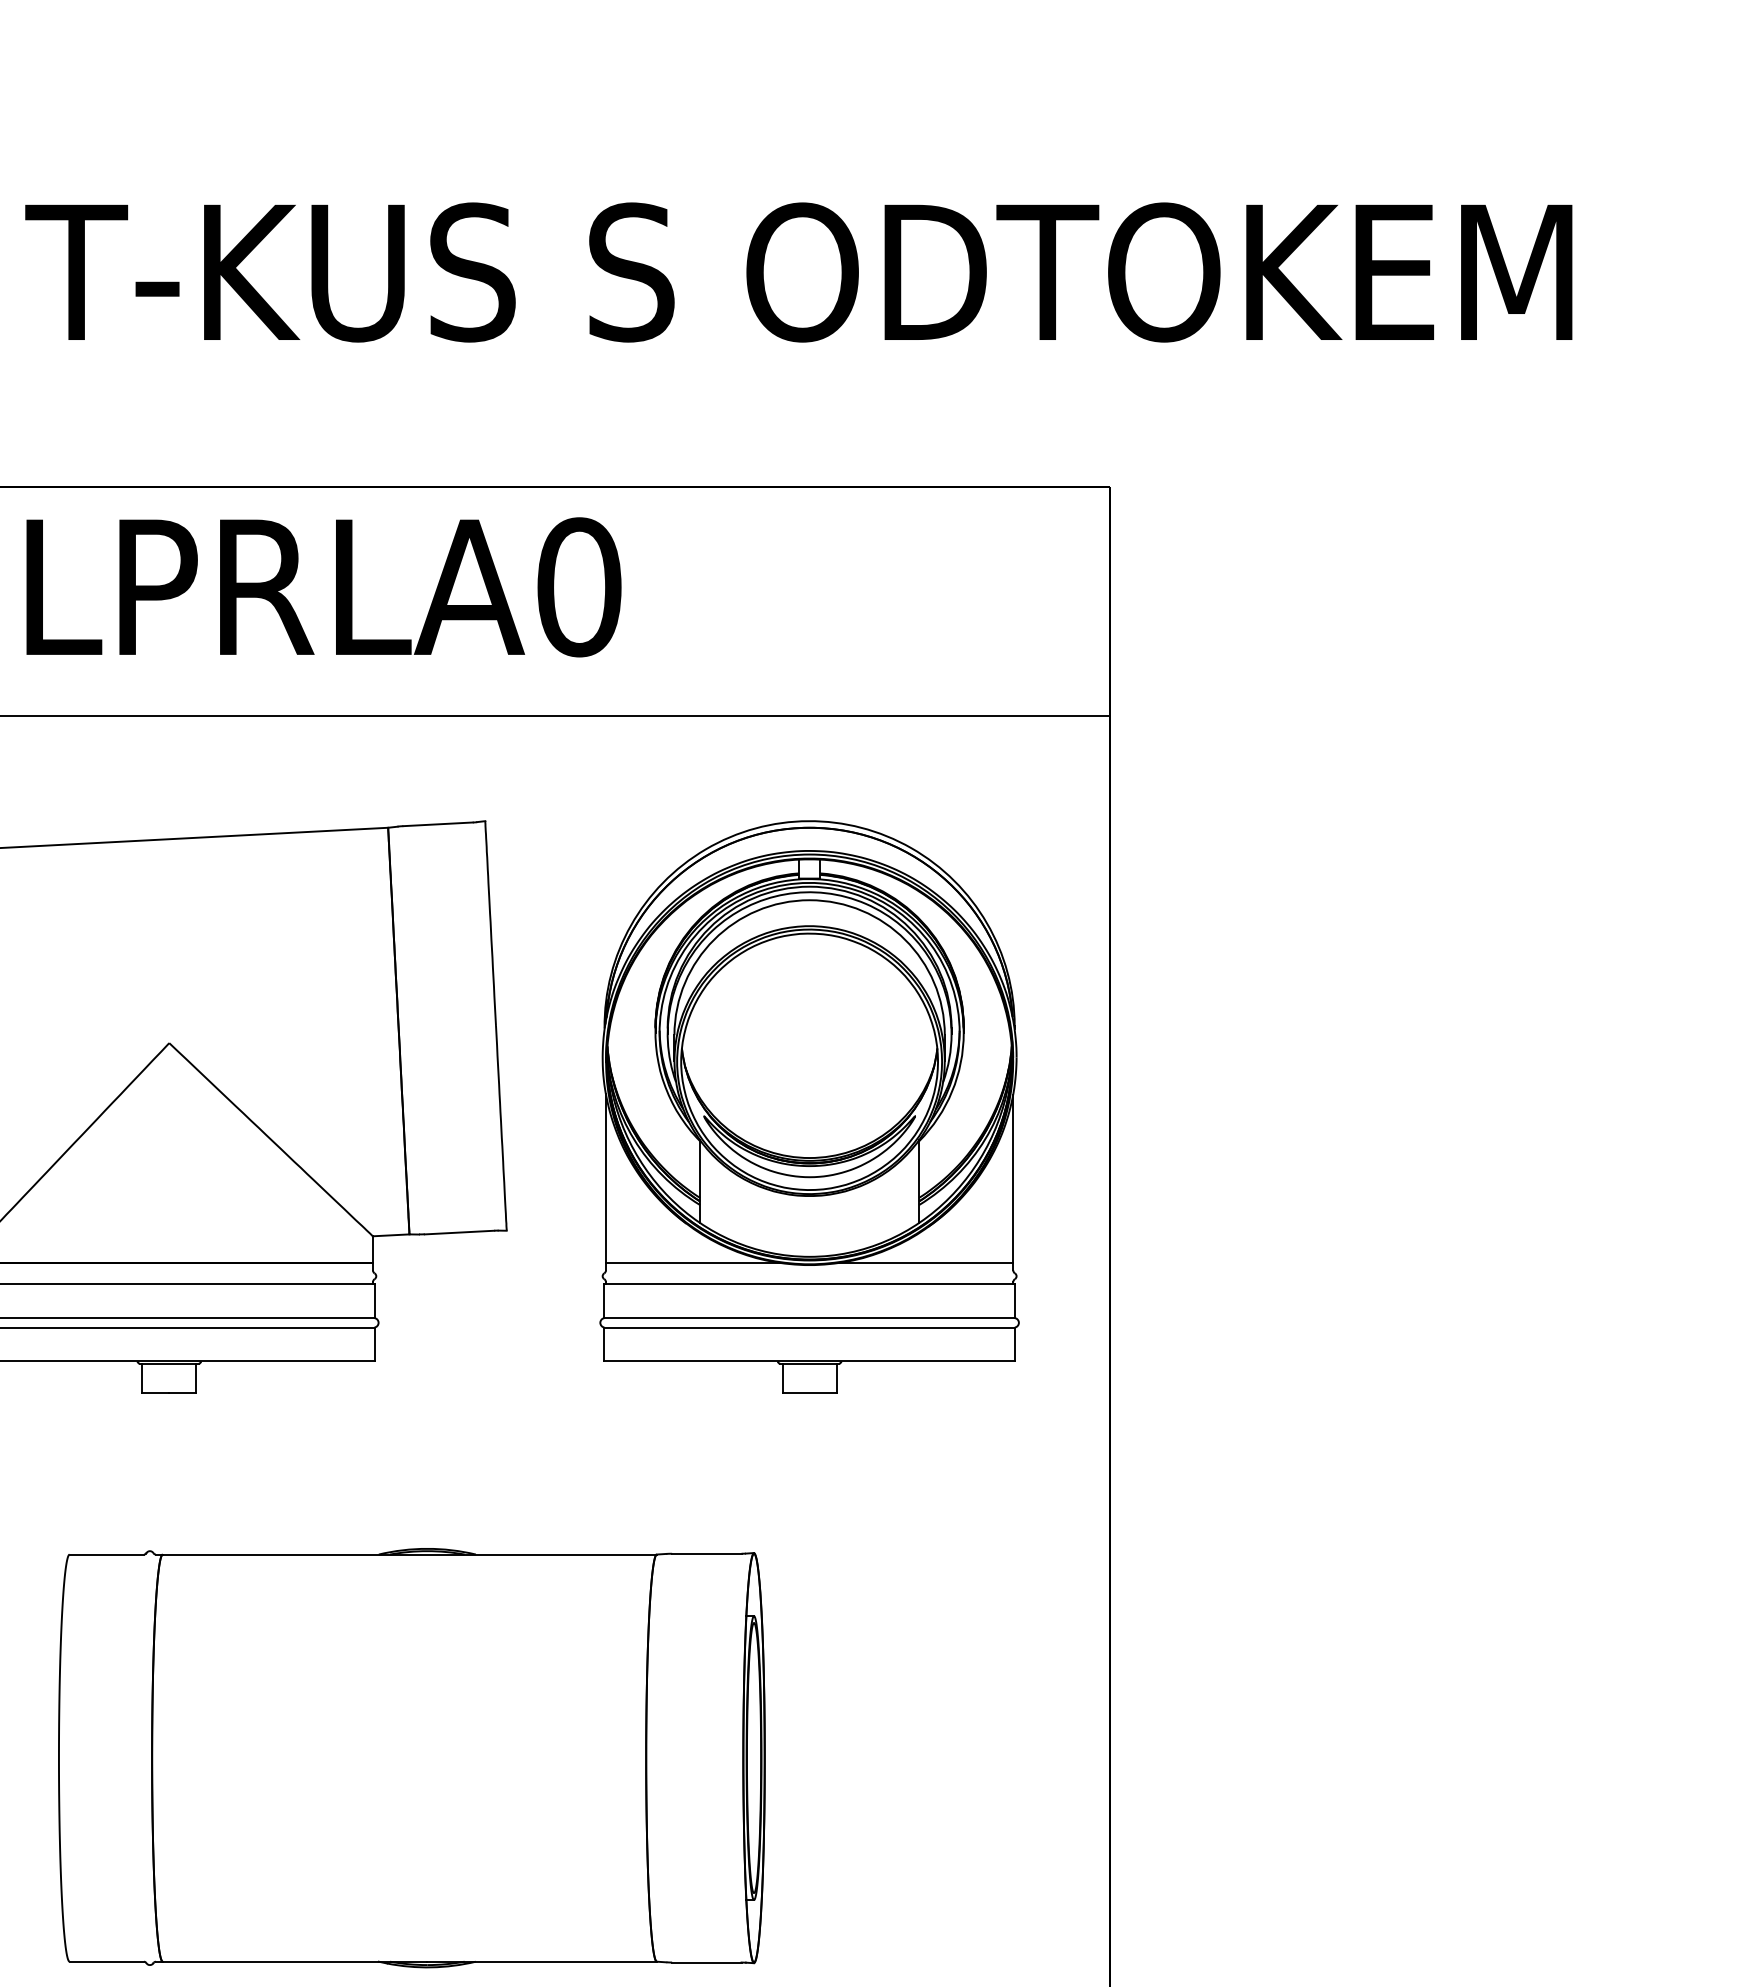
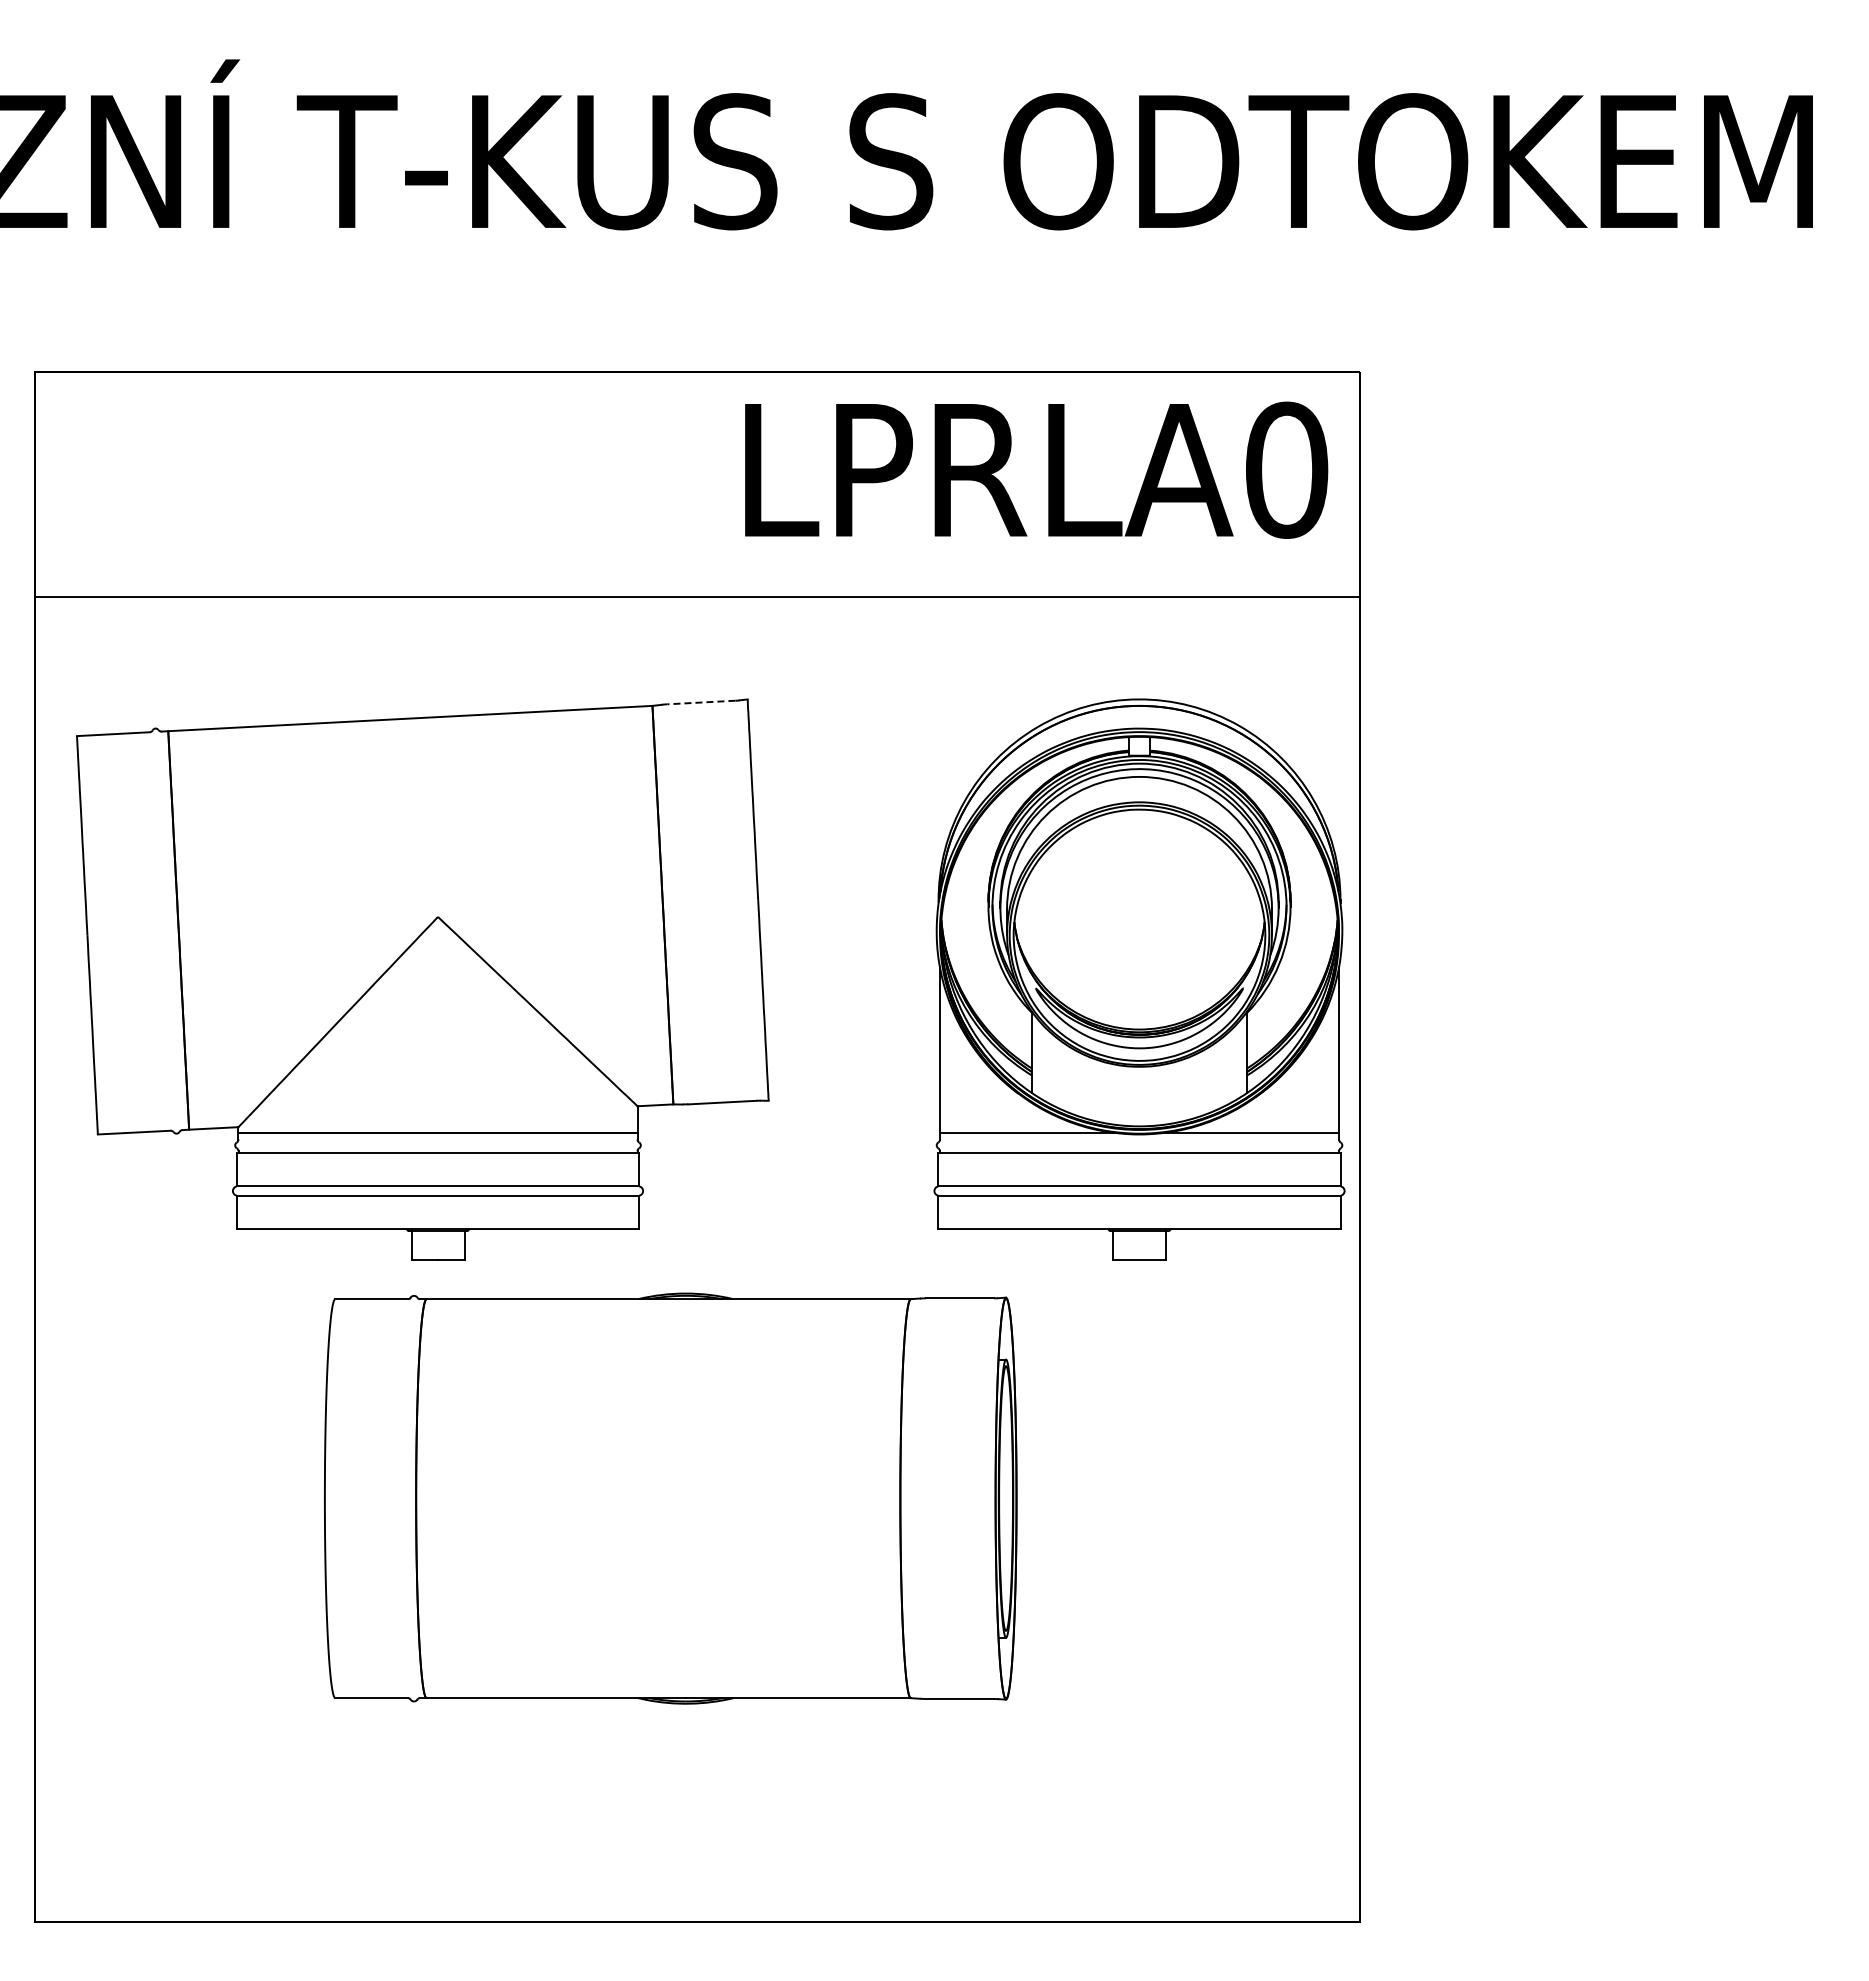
text: (323, 586) -> (1036, 469), moved
line: (437, 824) -> (700, 702), solid -> dashed
part: (809, 1106) -> (1139, 979), moved
part: (411, 1757) -> (670, 1498), moved

